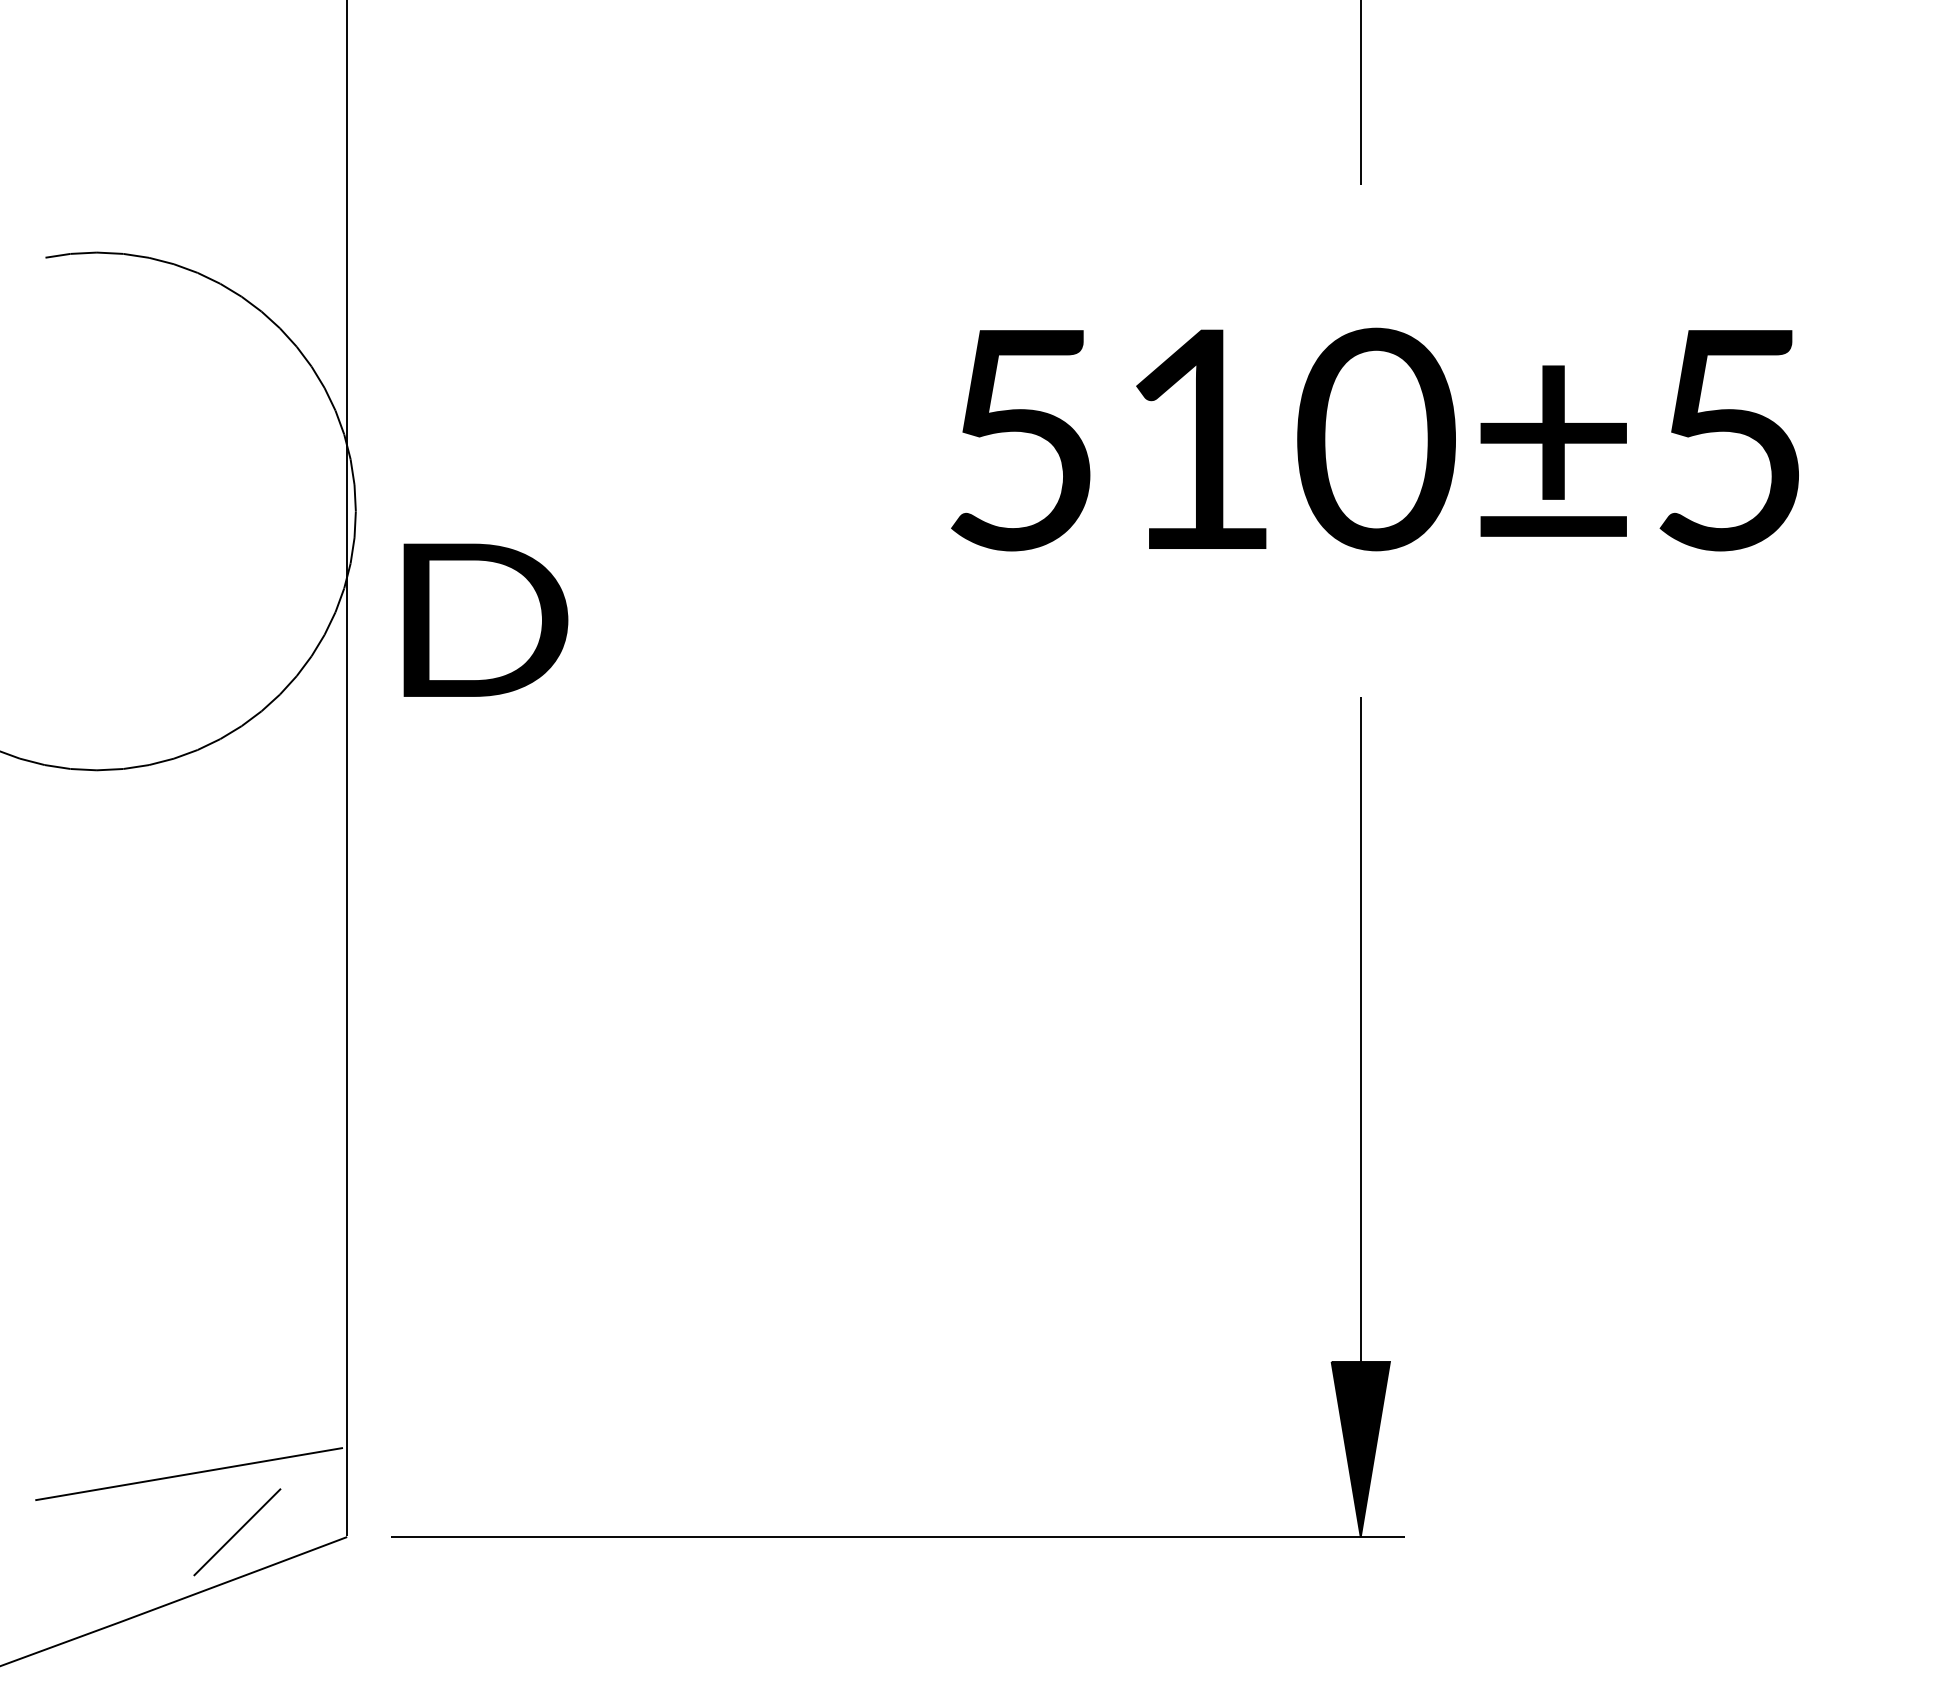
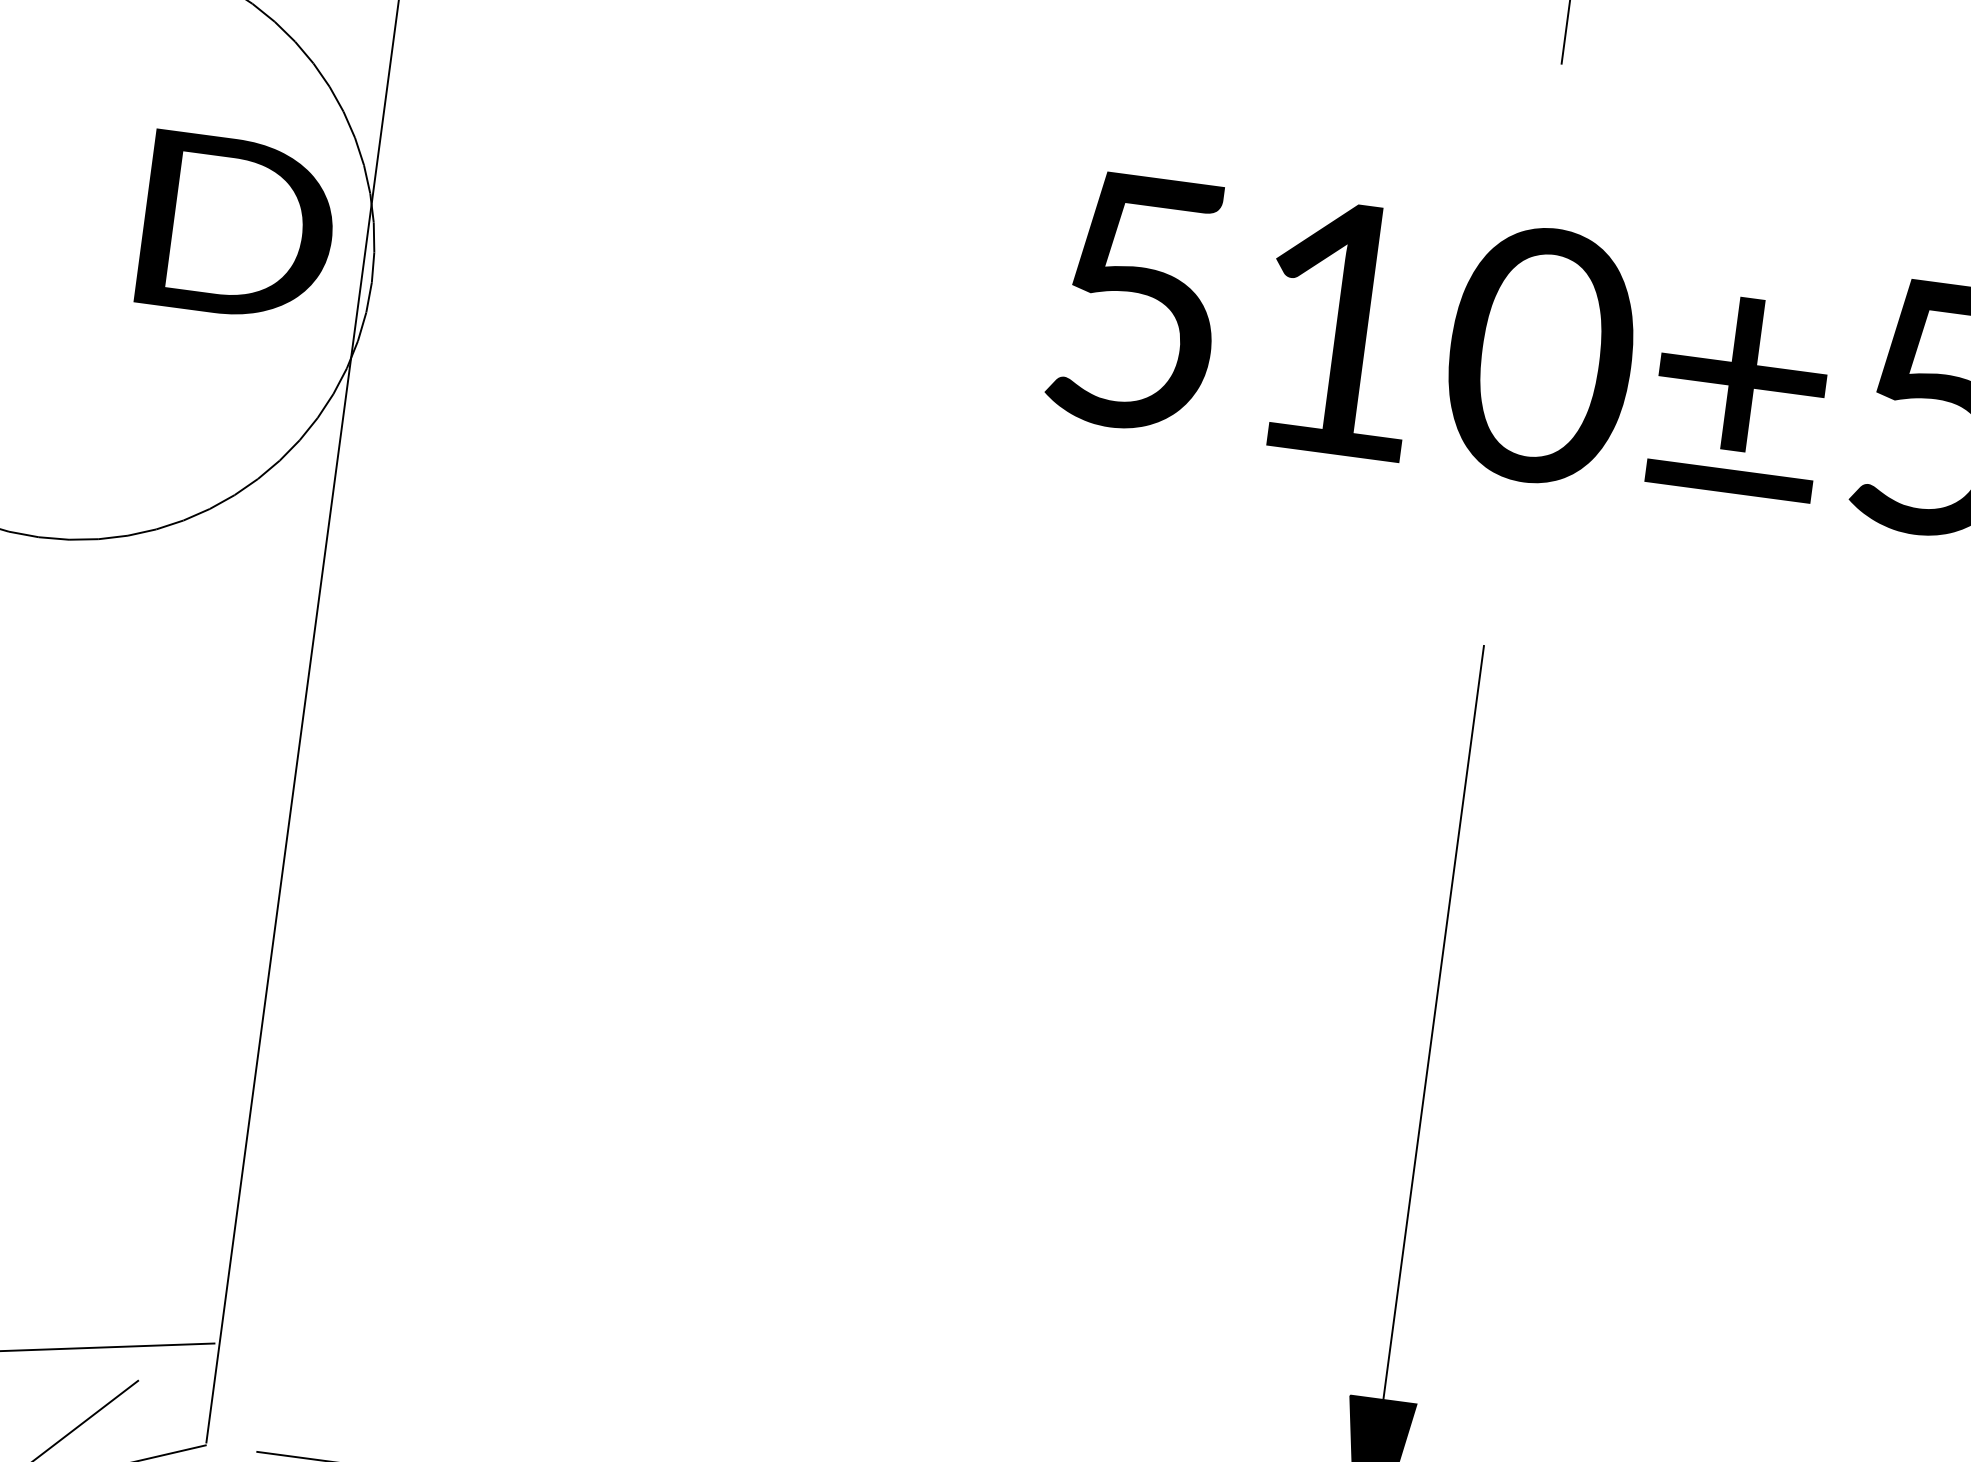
text: (485, 619) -> (237, 226), moved

